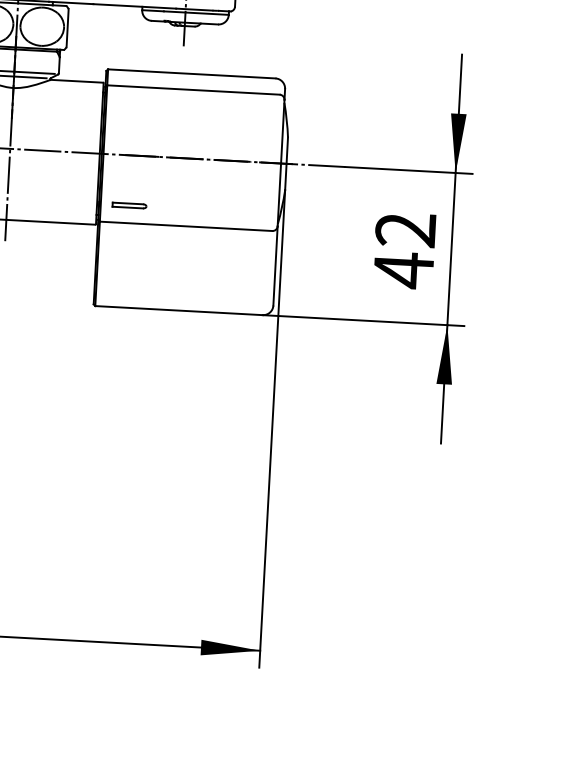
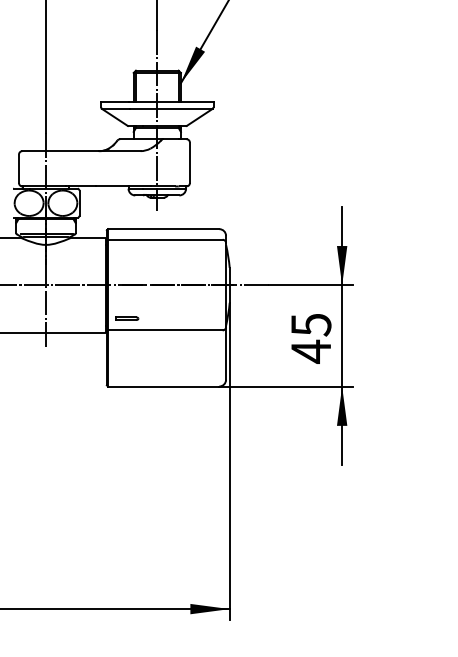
text: (404, 229) -> (310, 324), 42 -> 45

